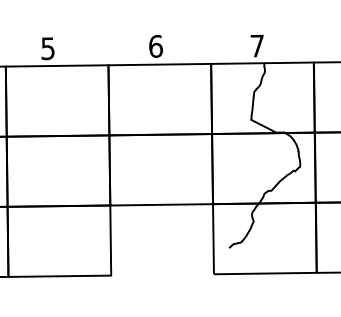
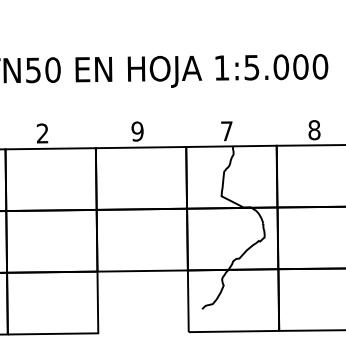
text: (155, 46) -> (137, 131), 6 -> 9
text: (47, 48) -> (42, 133), 5 -> 2

